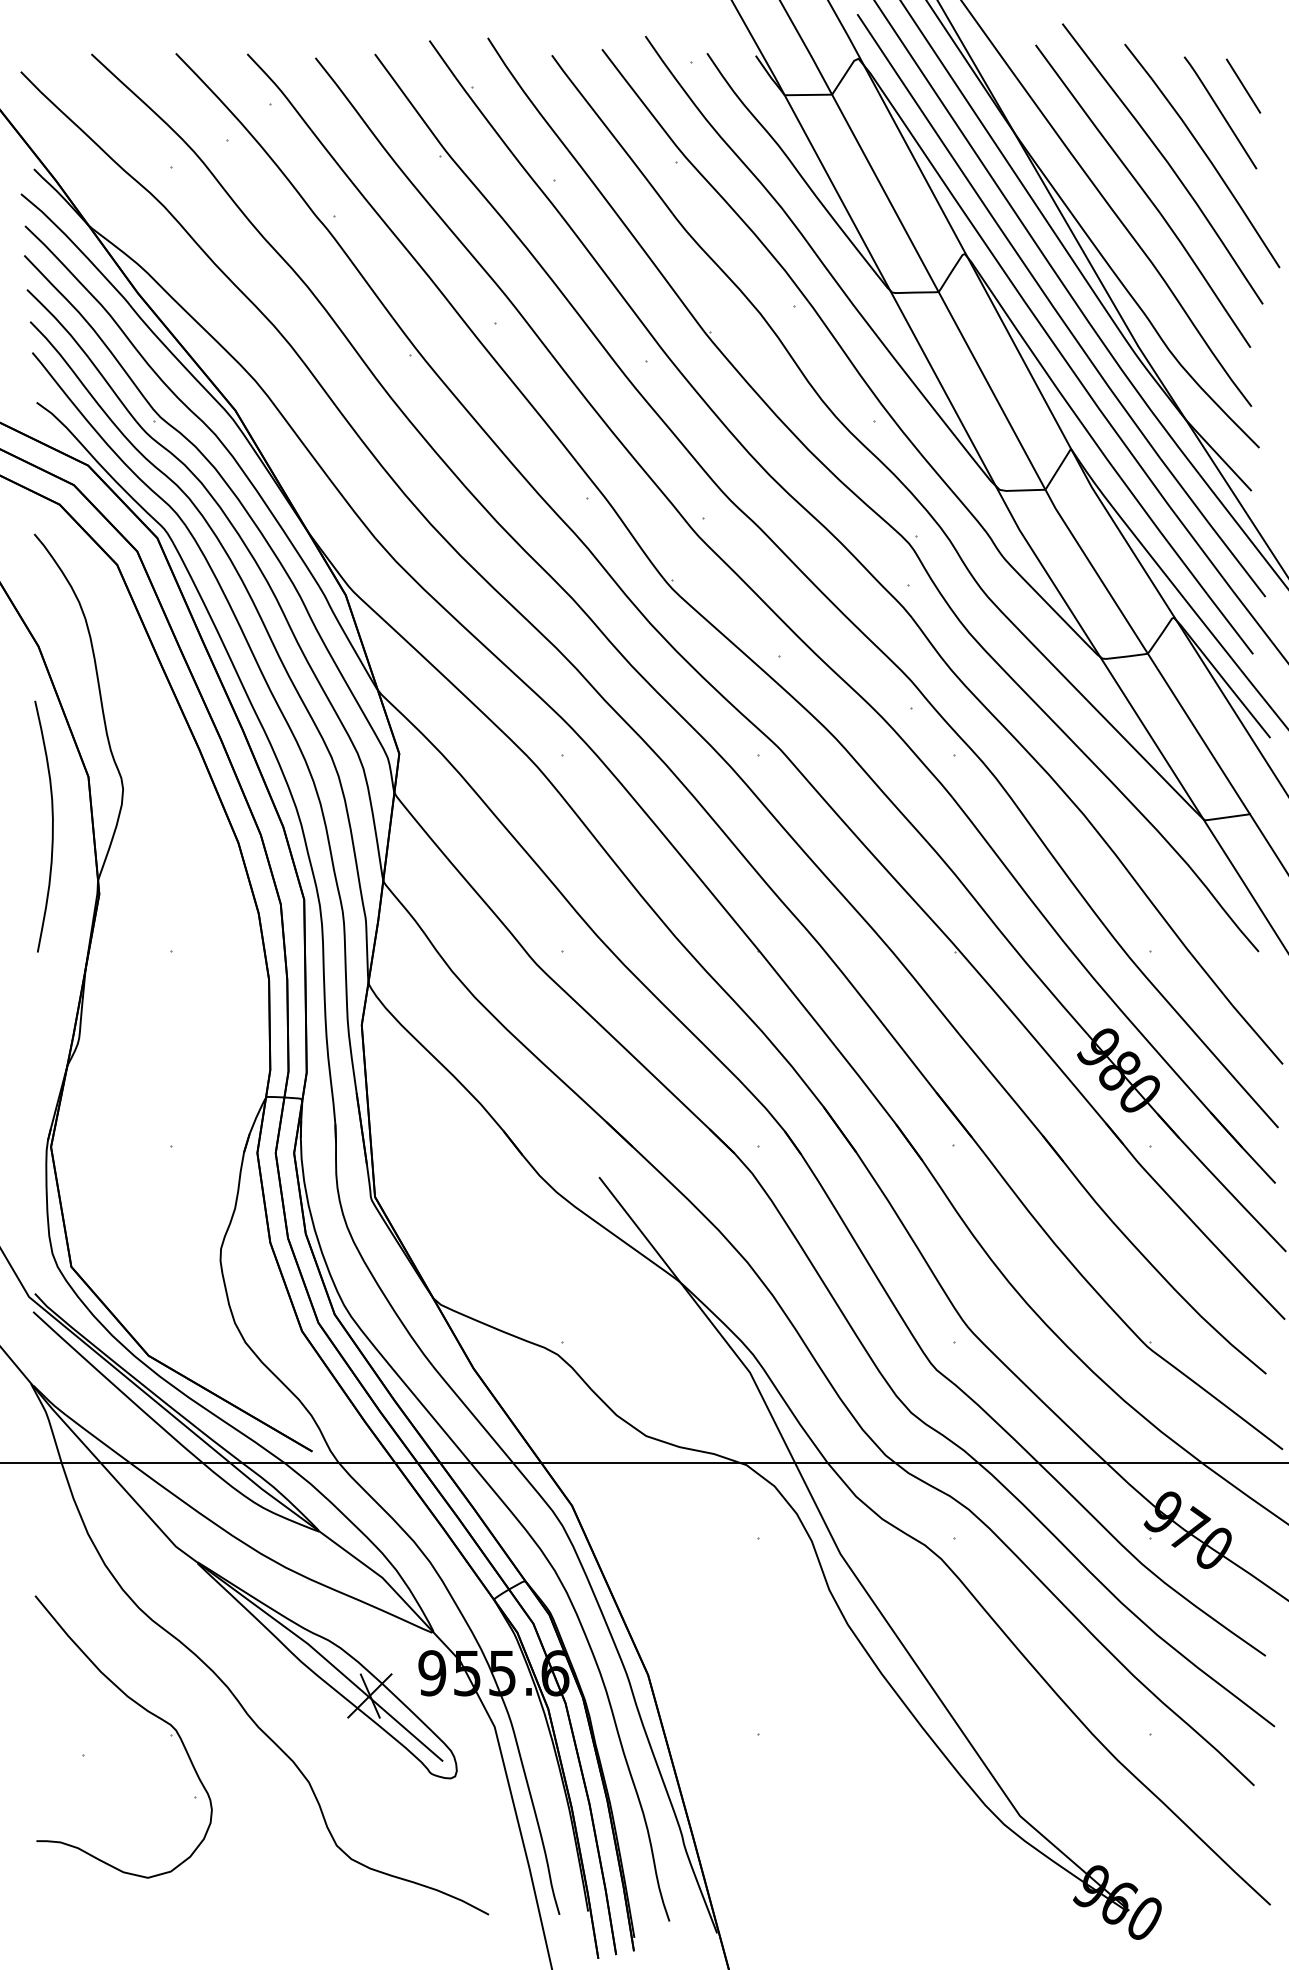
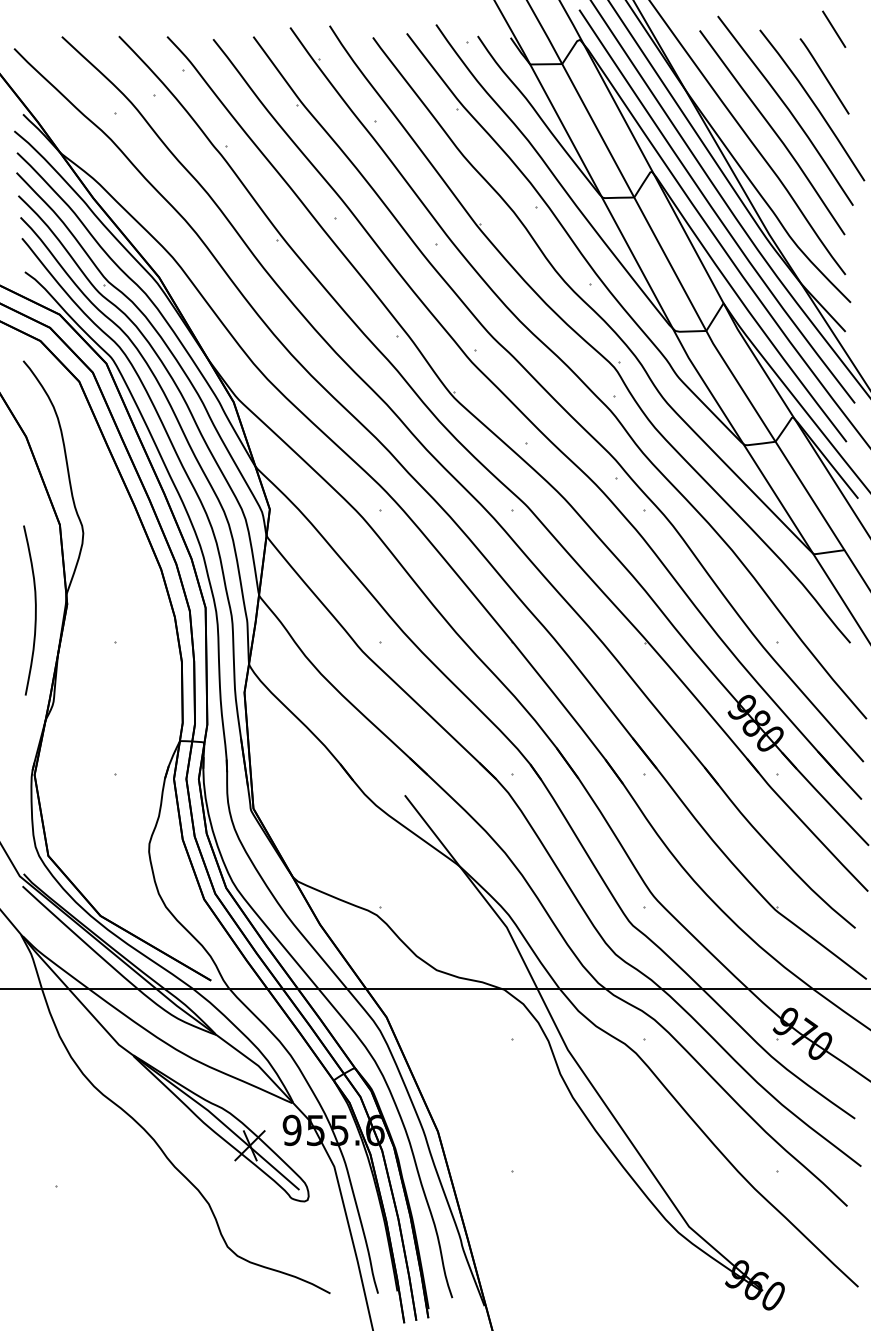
line: (1244, 84) -> (834, 28), moved
curve: (52, 826) -> (35, 610), moved
part: (144, 1710) -> (97, 1155), removed

